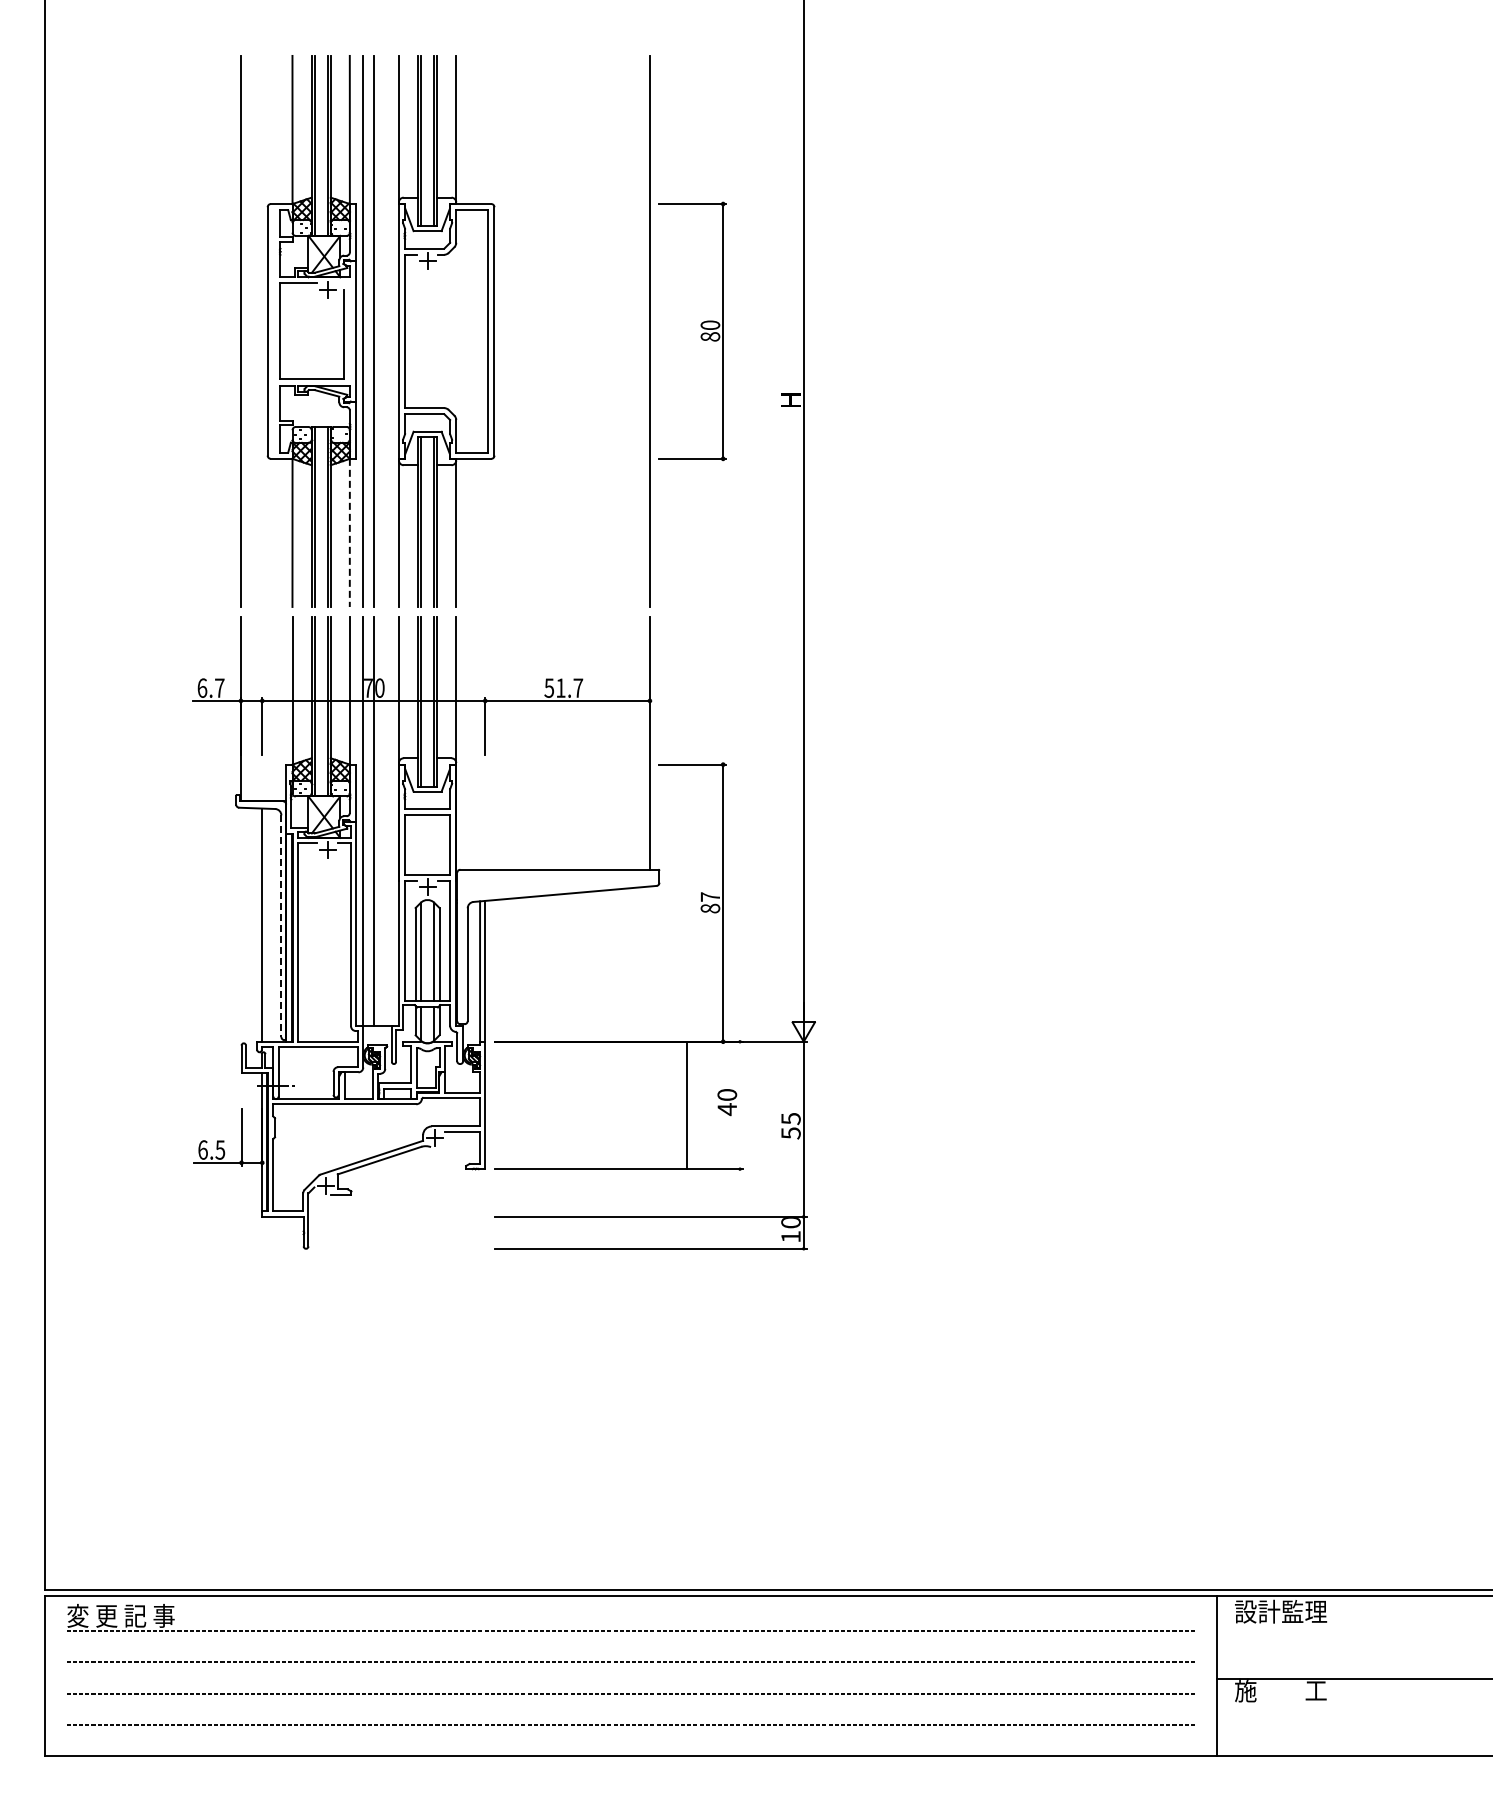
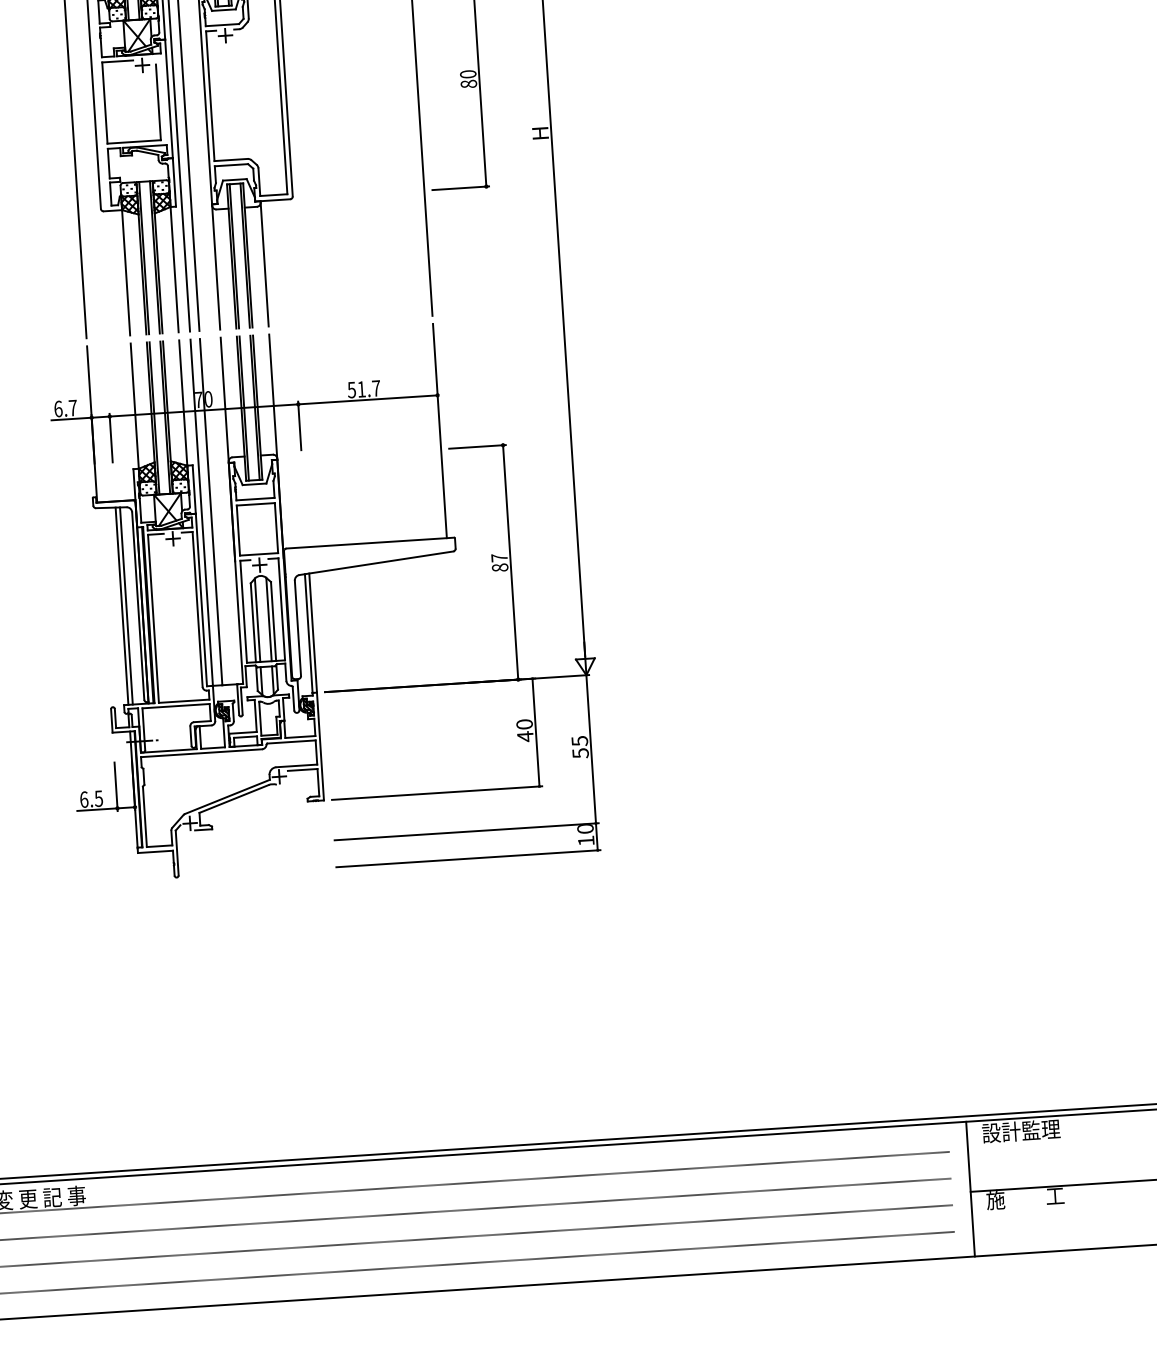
line: (349, 533) -> (174, 270), dashed -> solid
line: (267, 924) -> (126, 605), added
line: (281, 926) -> (138, 606), dashed -> solid
line: (687, 1105) -> (536, 732), moved

